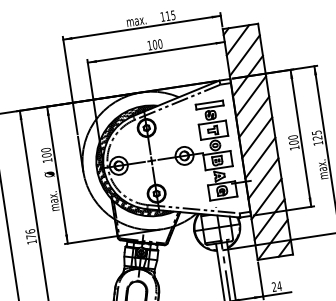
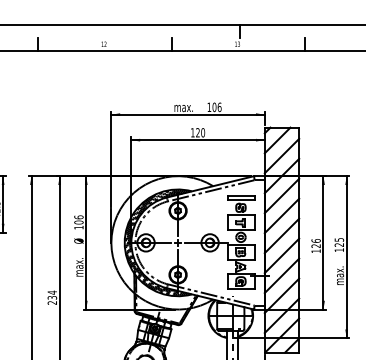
text: (170, 15) -> (216, 107), 115 -> 106
text: (154, 44) -> (197, 132), 100 -> 120
text: (292, 140) -> (315, 243), 100 -> 126
text: (45, 150) -> (78, 217), 100 -> 106
text: (31, 236) -> (52, 297), 176 -> 234

